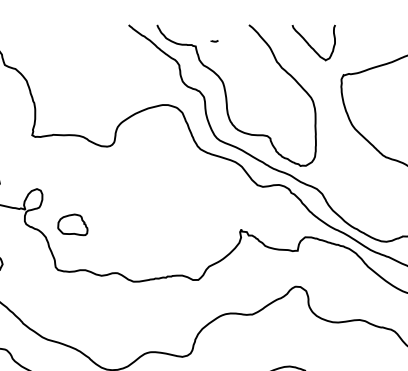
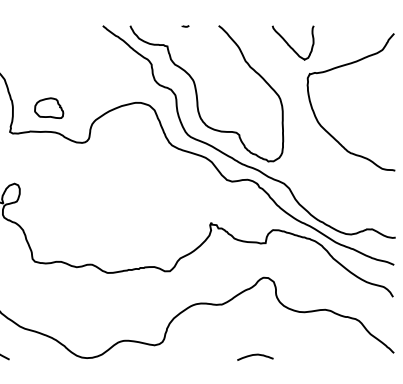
line: (214, 41) -> (185, 26), moved
curve: (310, 44) -> (289, 44), moved
part: (73, 224) -> (49, 107), moved

